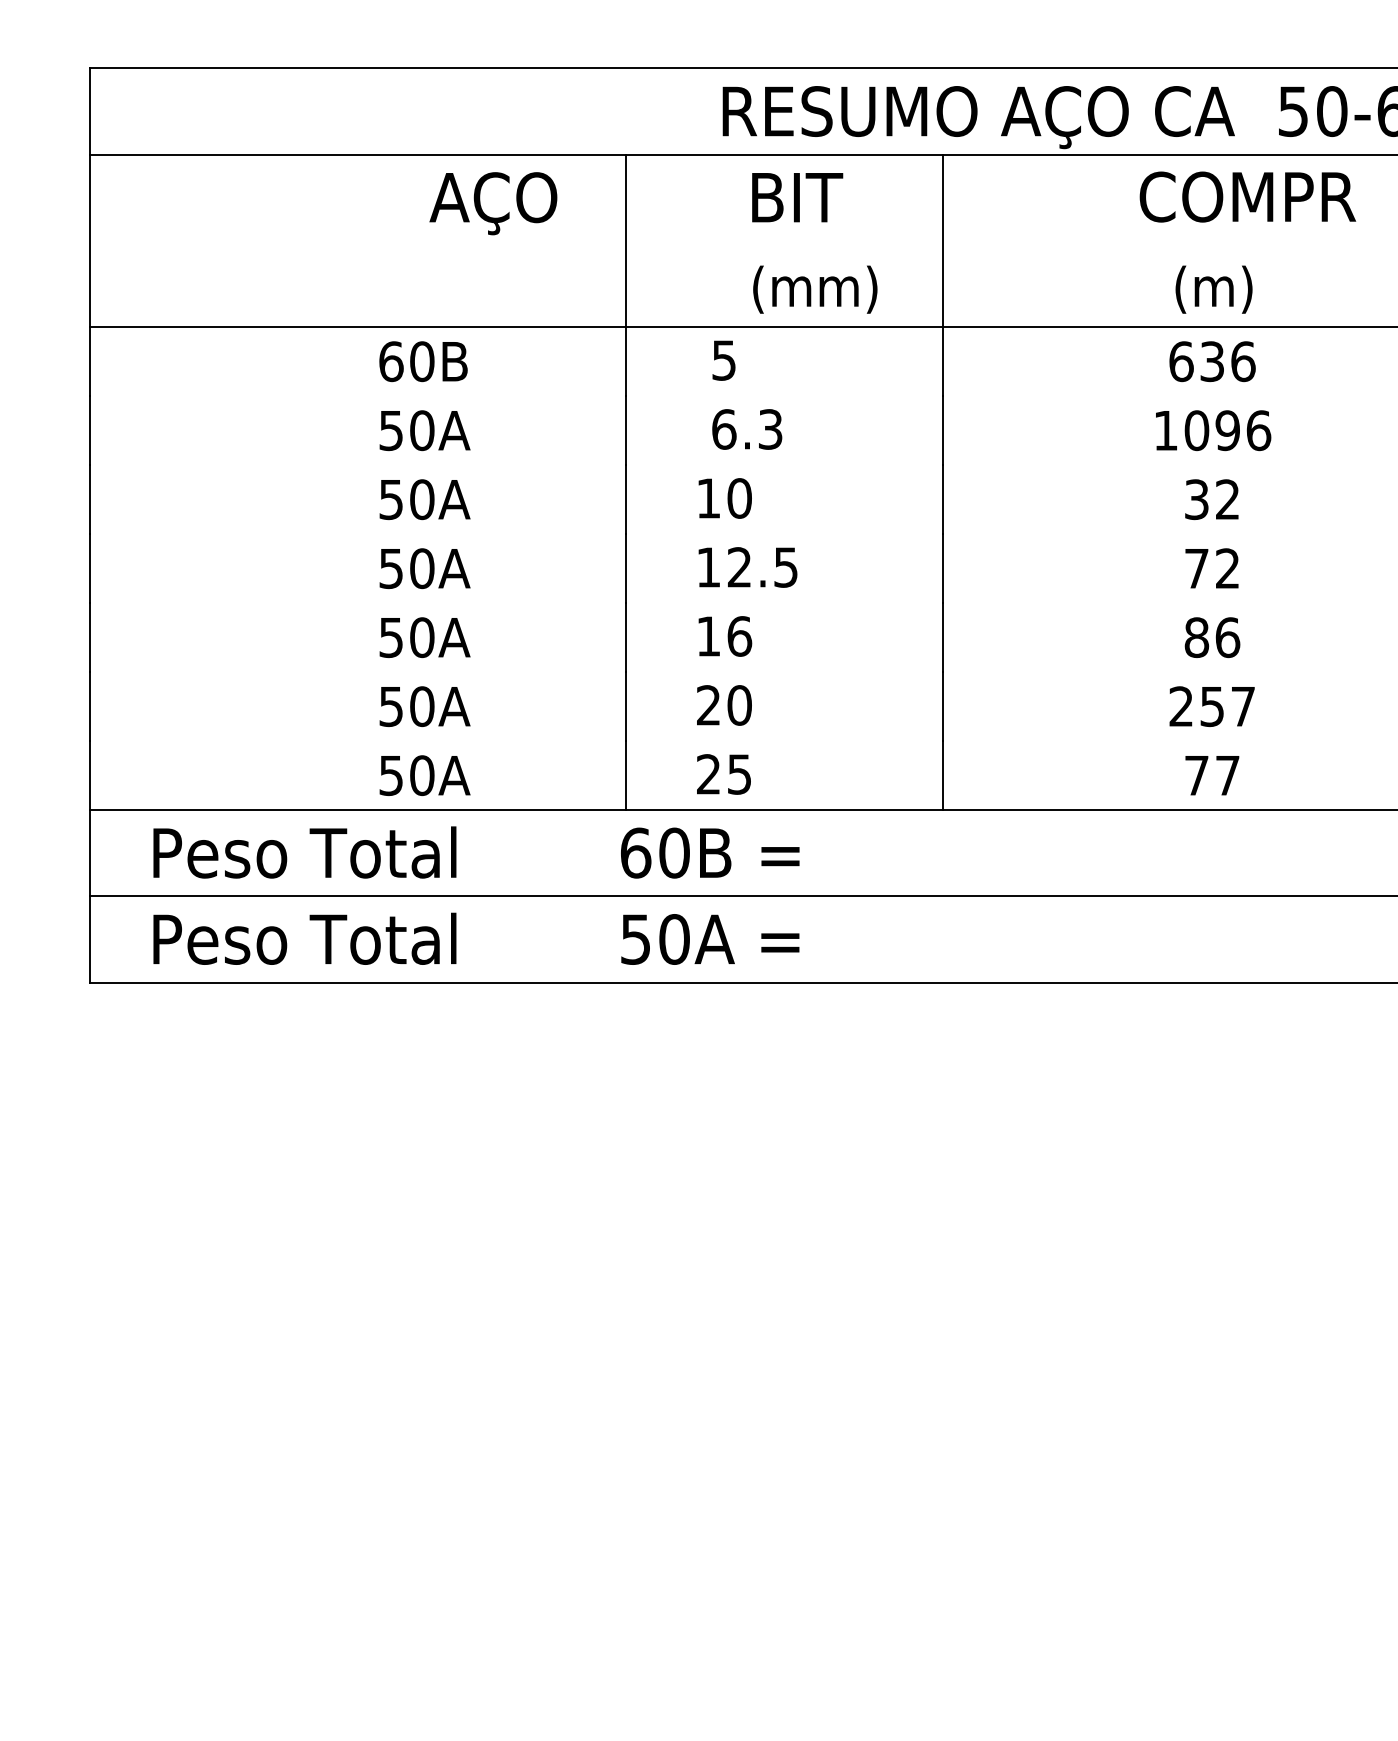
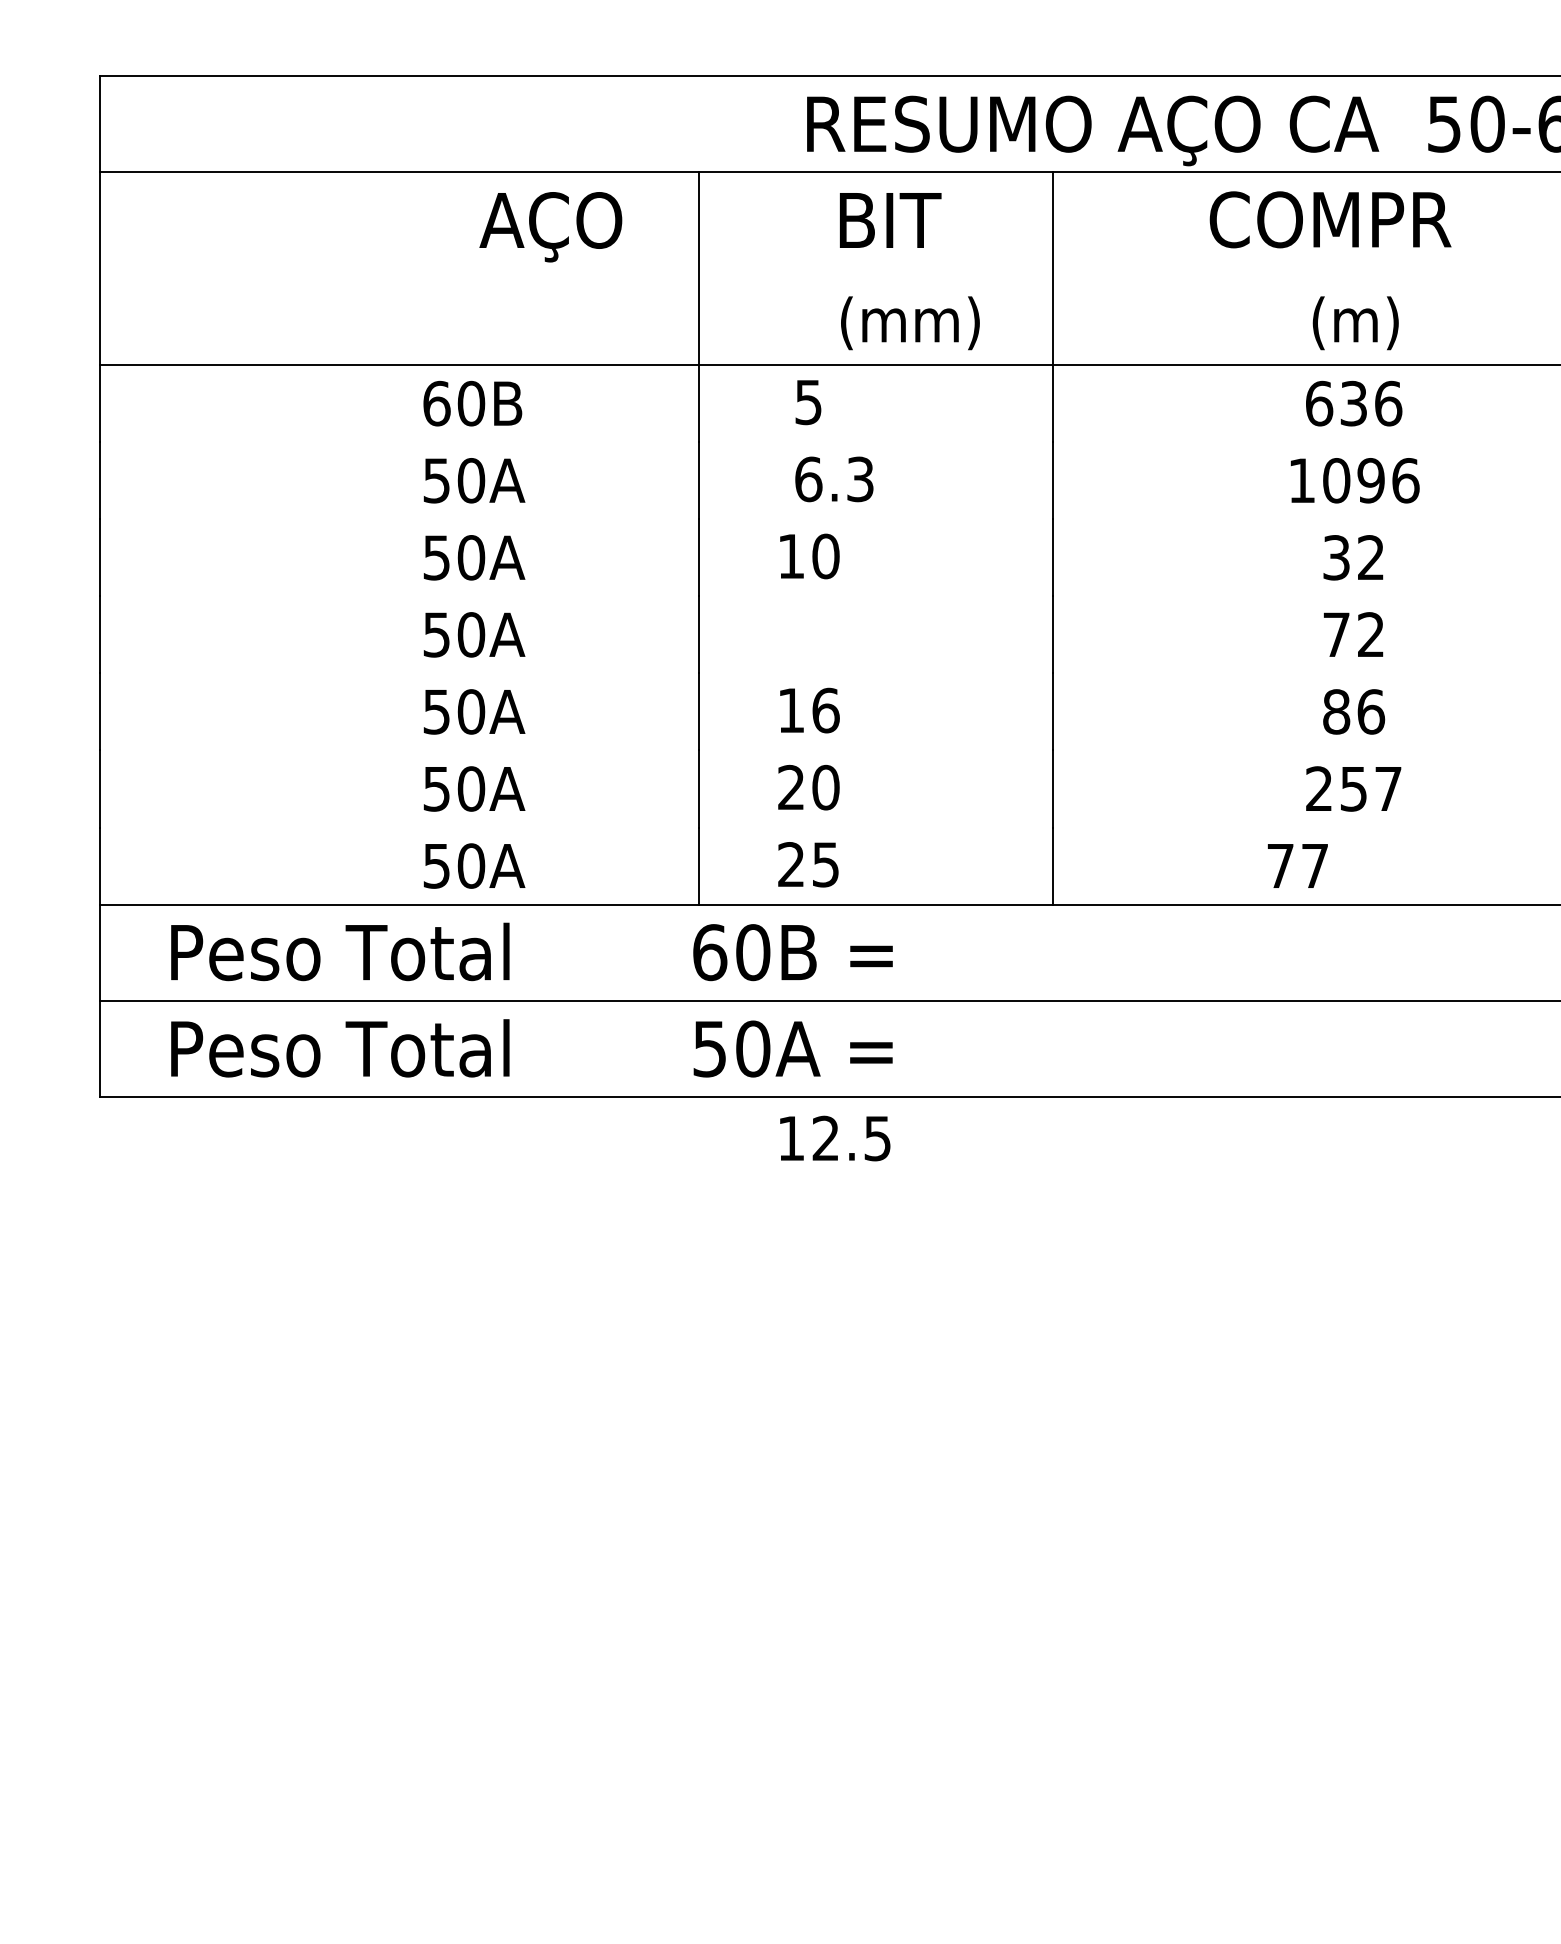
text: (1247, 196) -> (1330, 219), moved
text: (748, 567) -> (835, 1138), moved
text: (1212, 775) -> (1297, 865), moved

